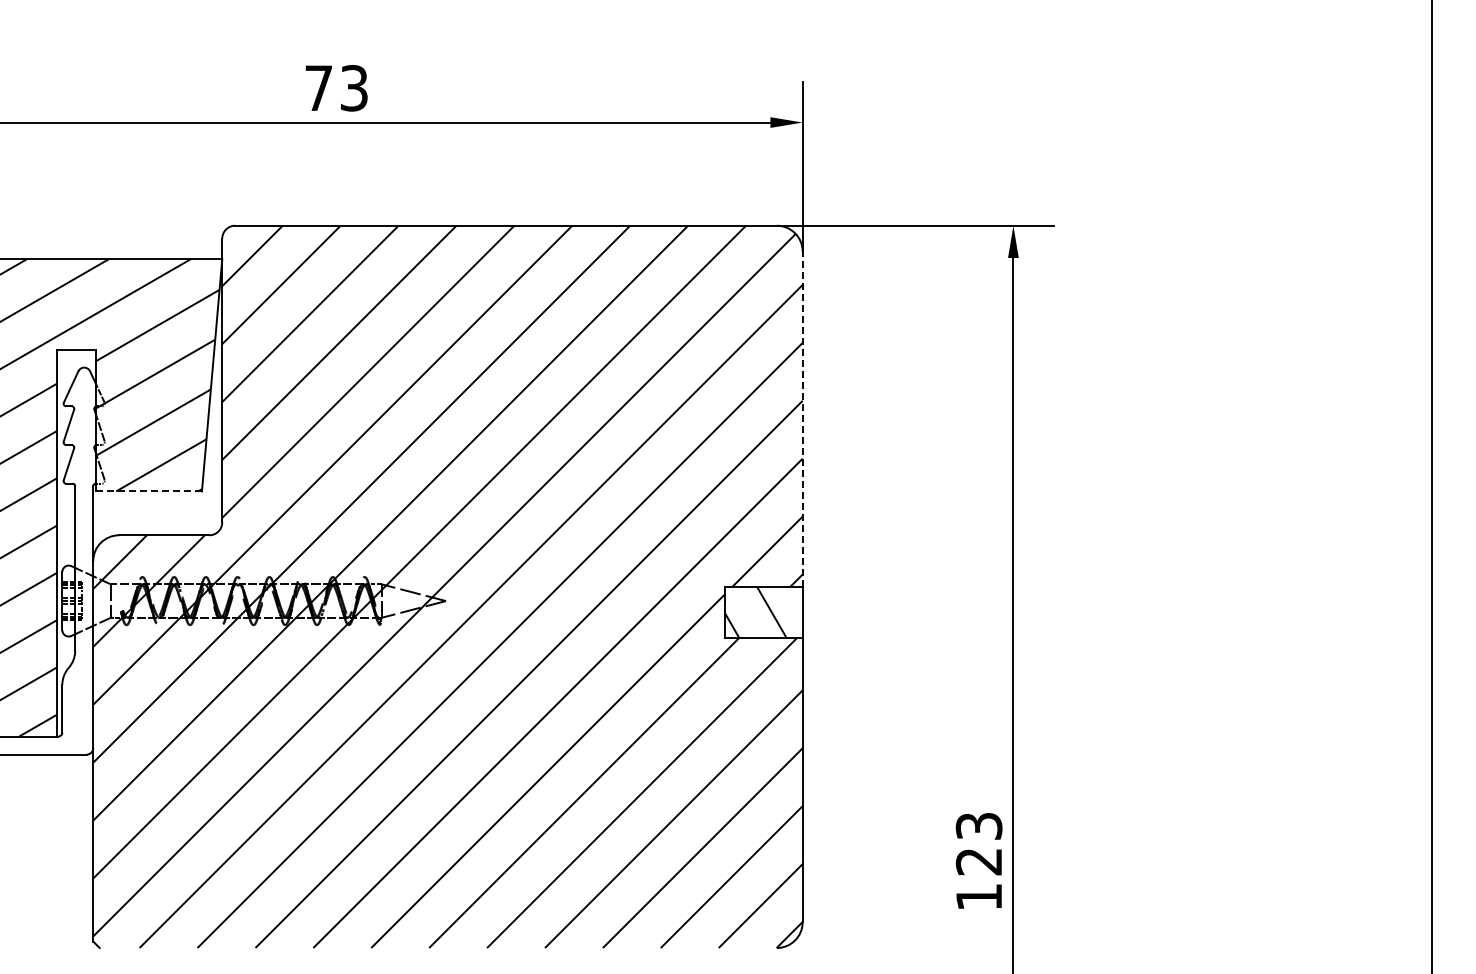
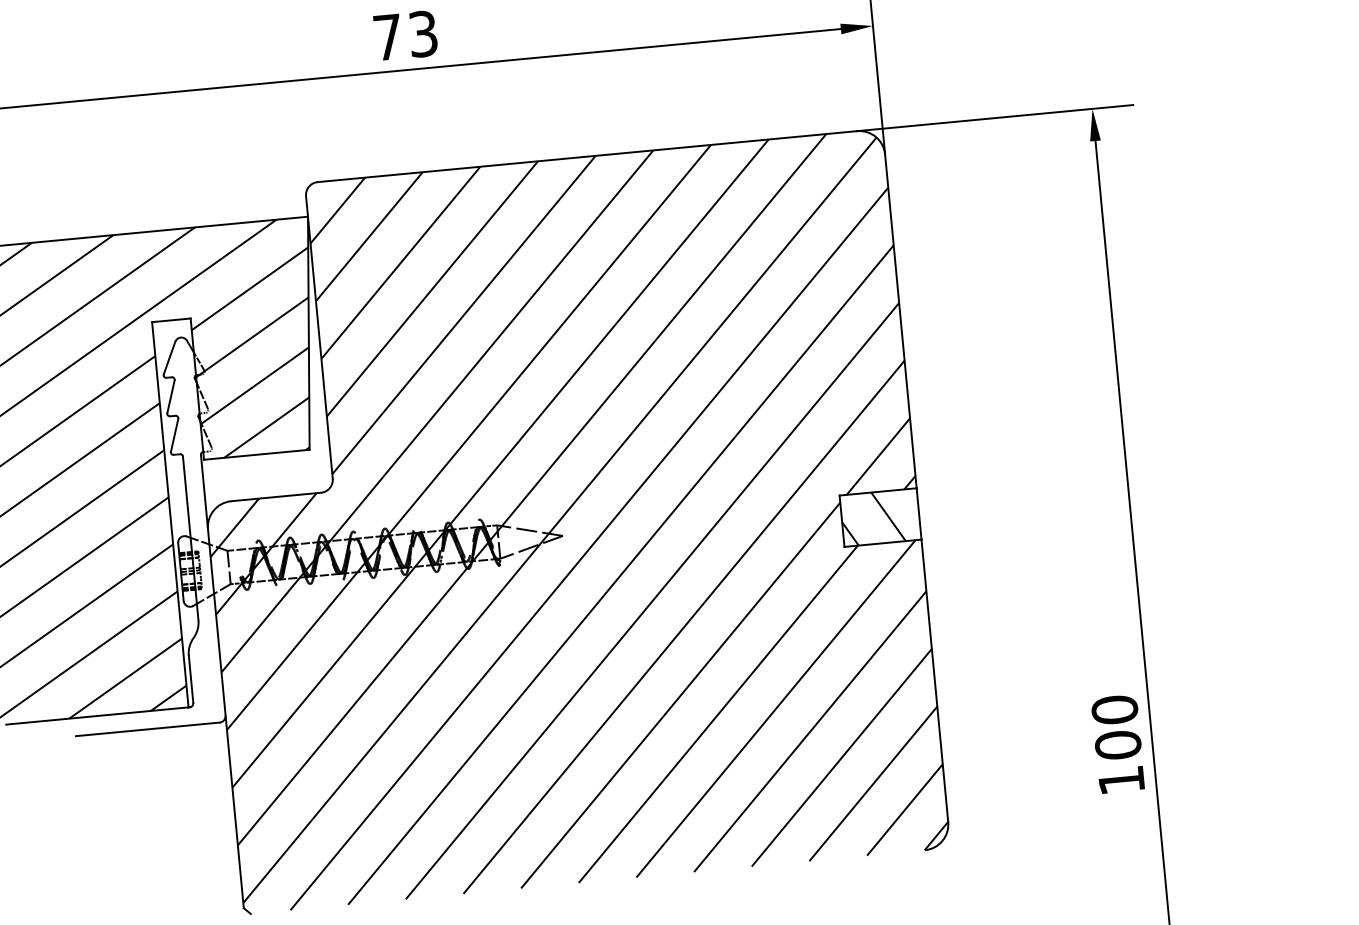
line: (802, 419) -> (900, 321), dashed -> solid
line: (149, 491) -> (257, 454), dashed -> solid
text: (978, 843) -> (1115, 727), 123 -> 100

